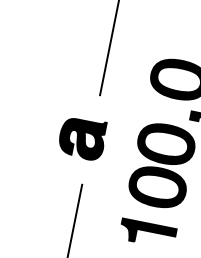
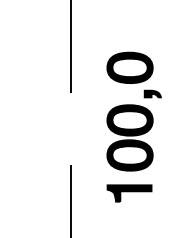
part: (81, 137) -> (62, 128), removed

